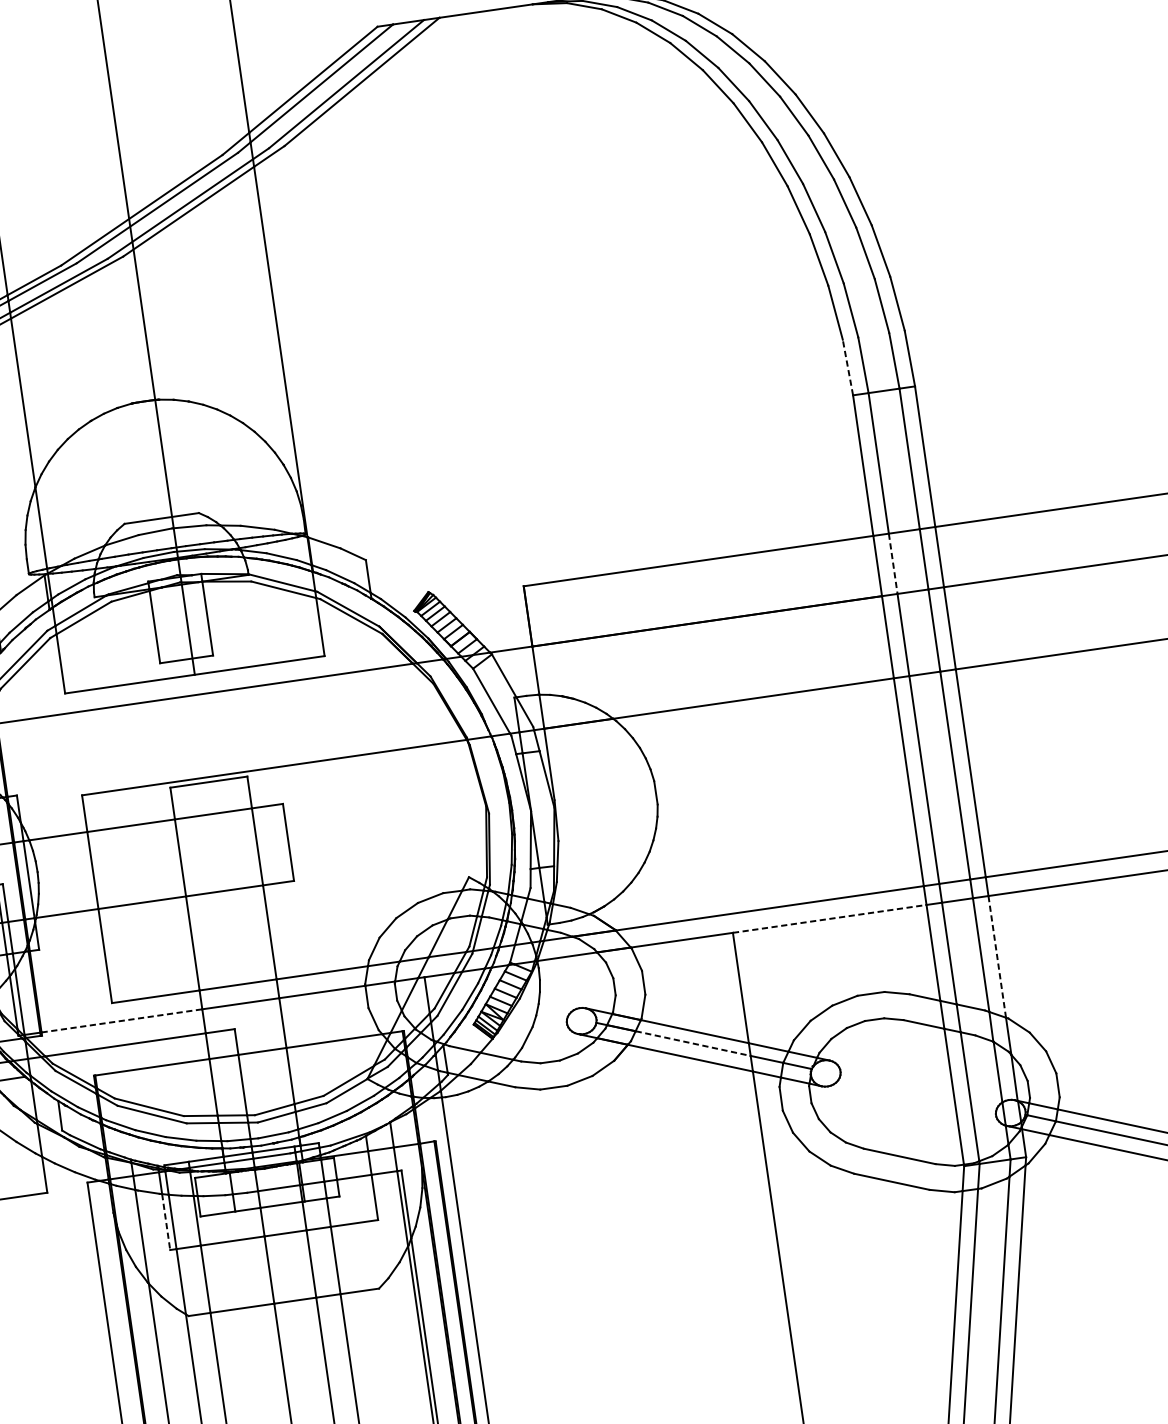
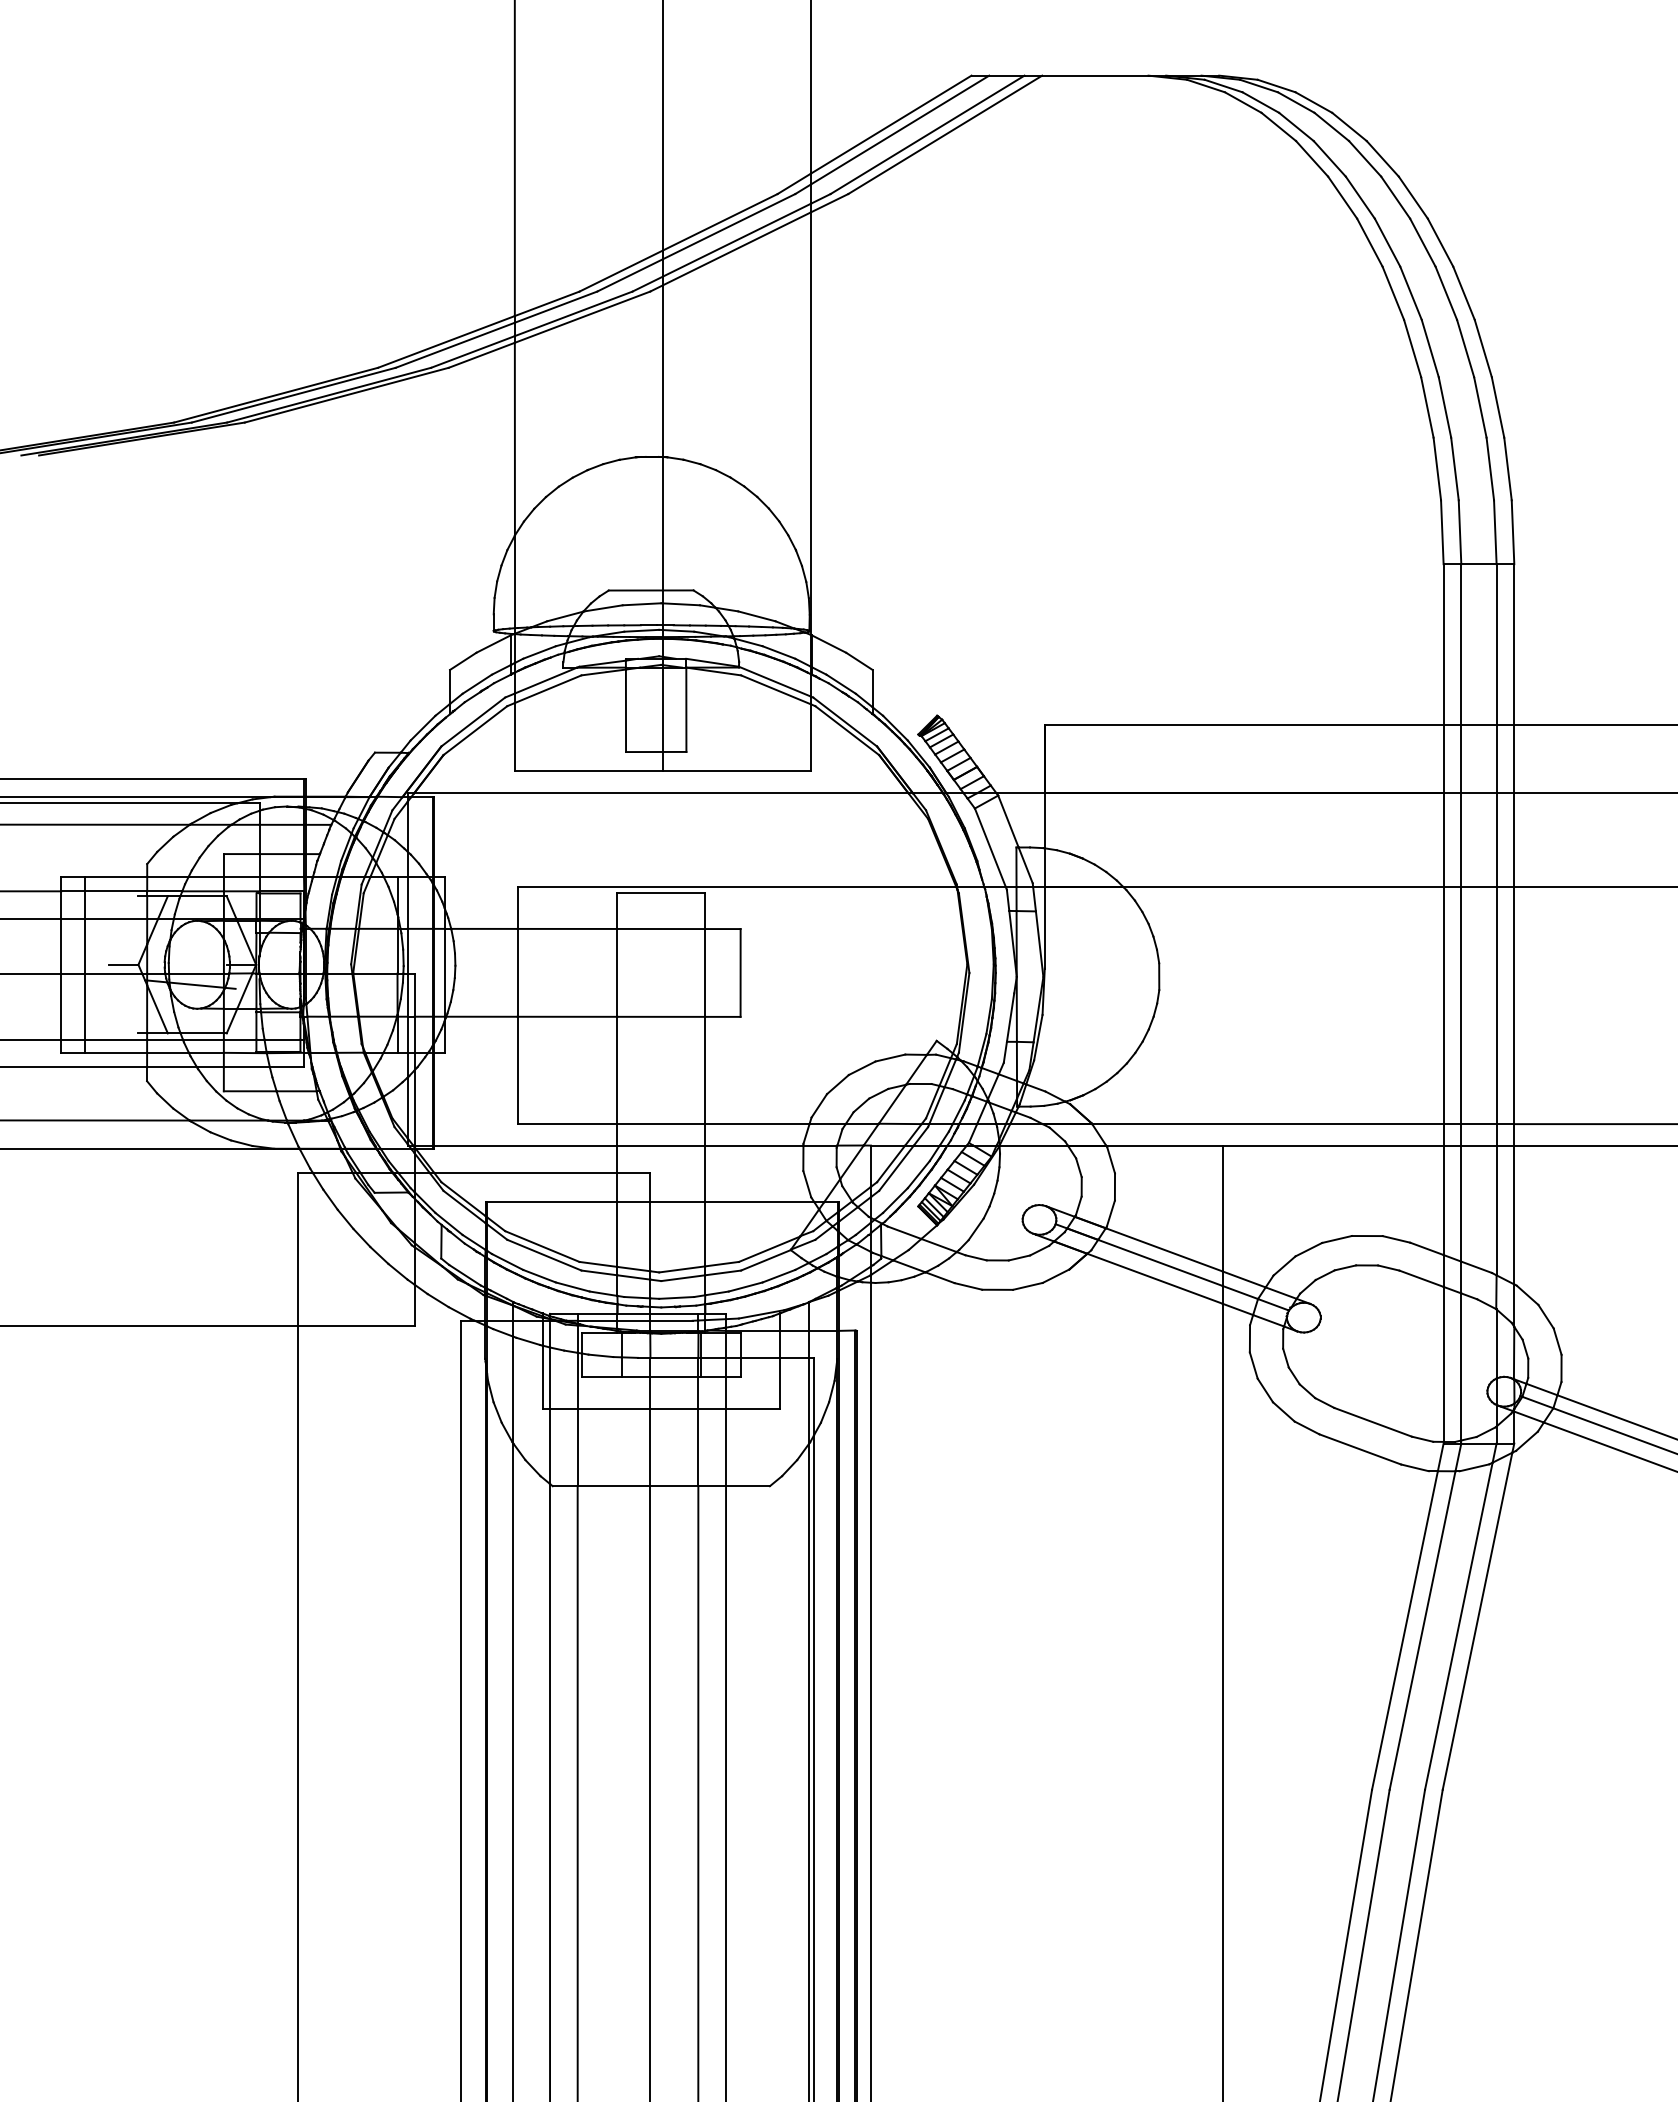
line: (848, 367) -> (1442, 532), dashed -> solid
line: (893, 564) -> (1461, 759), dashed -> solid
line: (830, 918) -> (1333, 1145), dashed -> solid
line: (997, 957) -> (1514, 1215), dashed -> solid
line: (121, 1020) -> (525, 1145), dashed -> solid
line: (693, 1044) -> (1160, 1263), dashed -> solid
line: (165, 1222) -> (542, 1377), dashed -> solid

